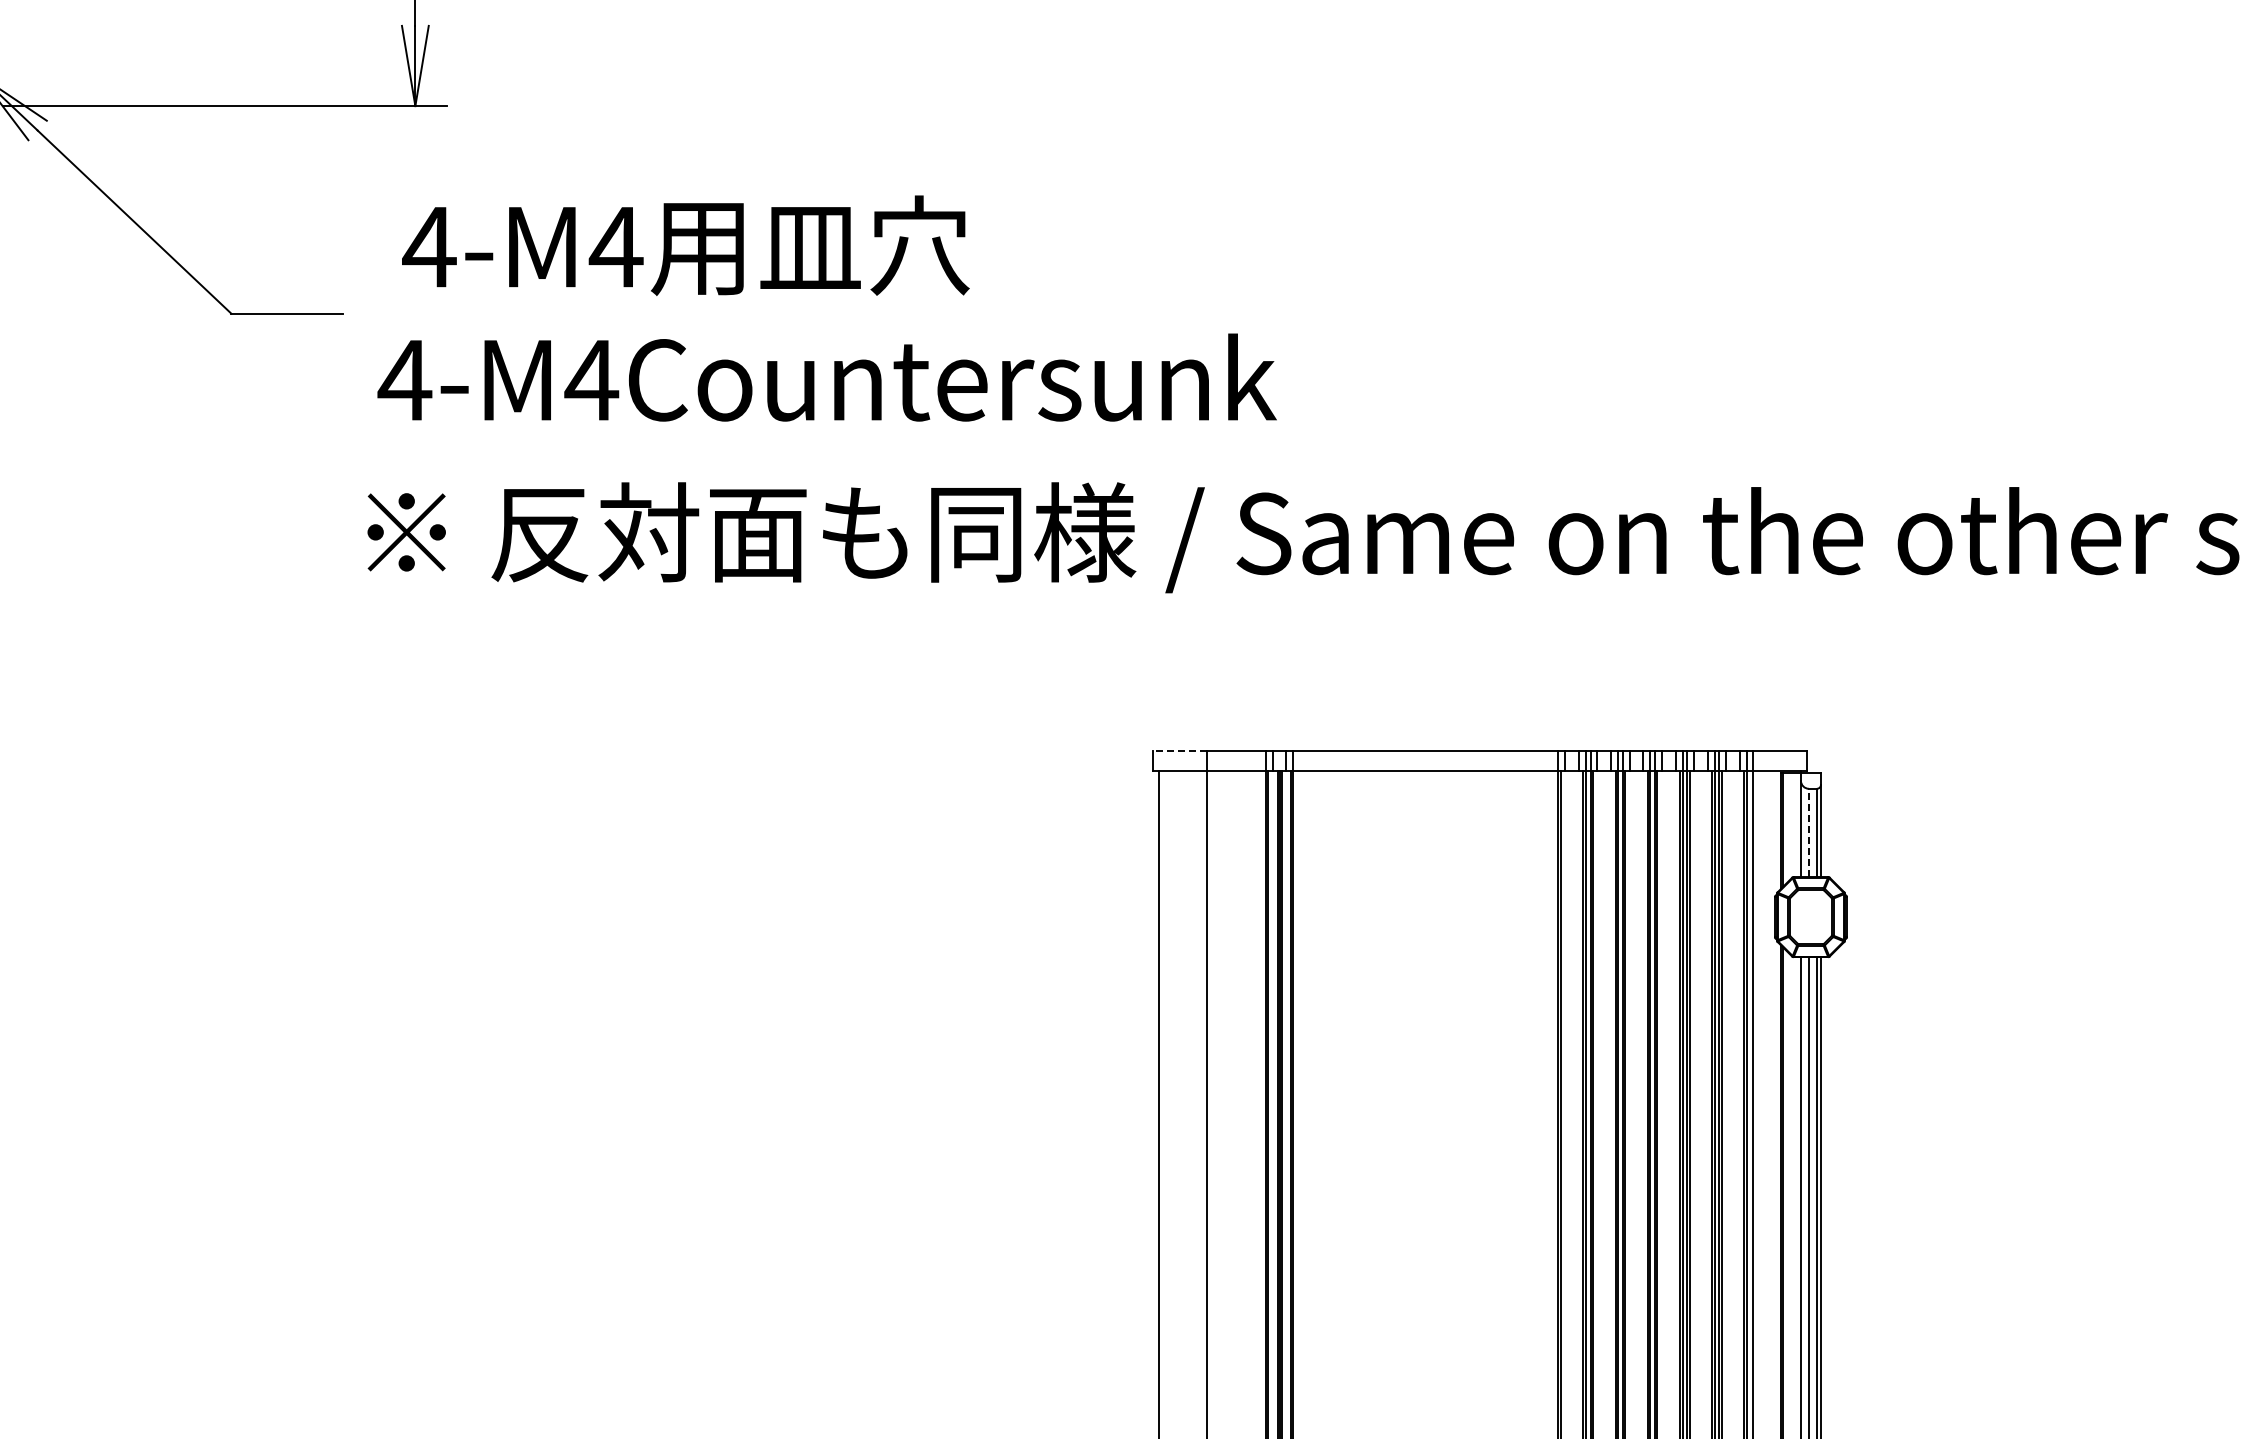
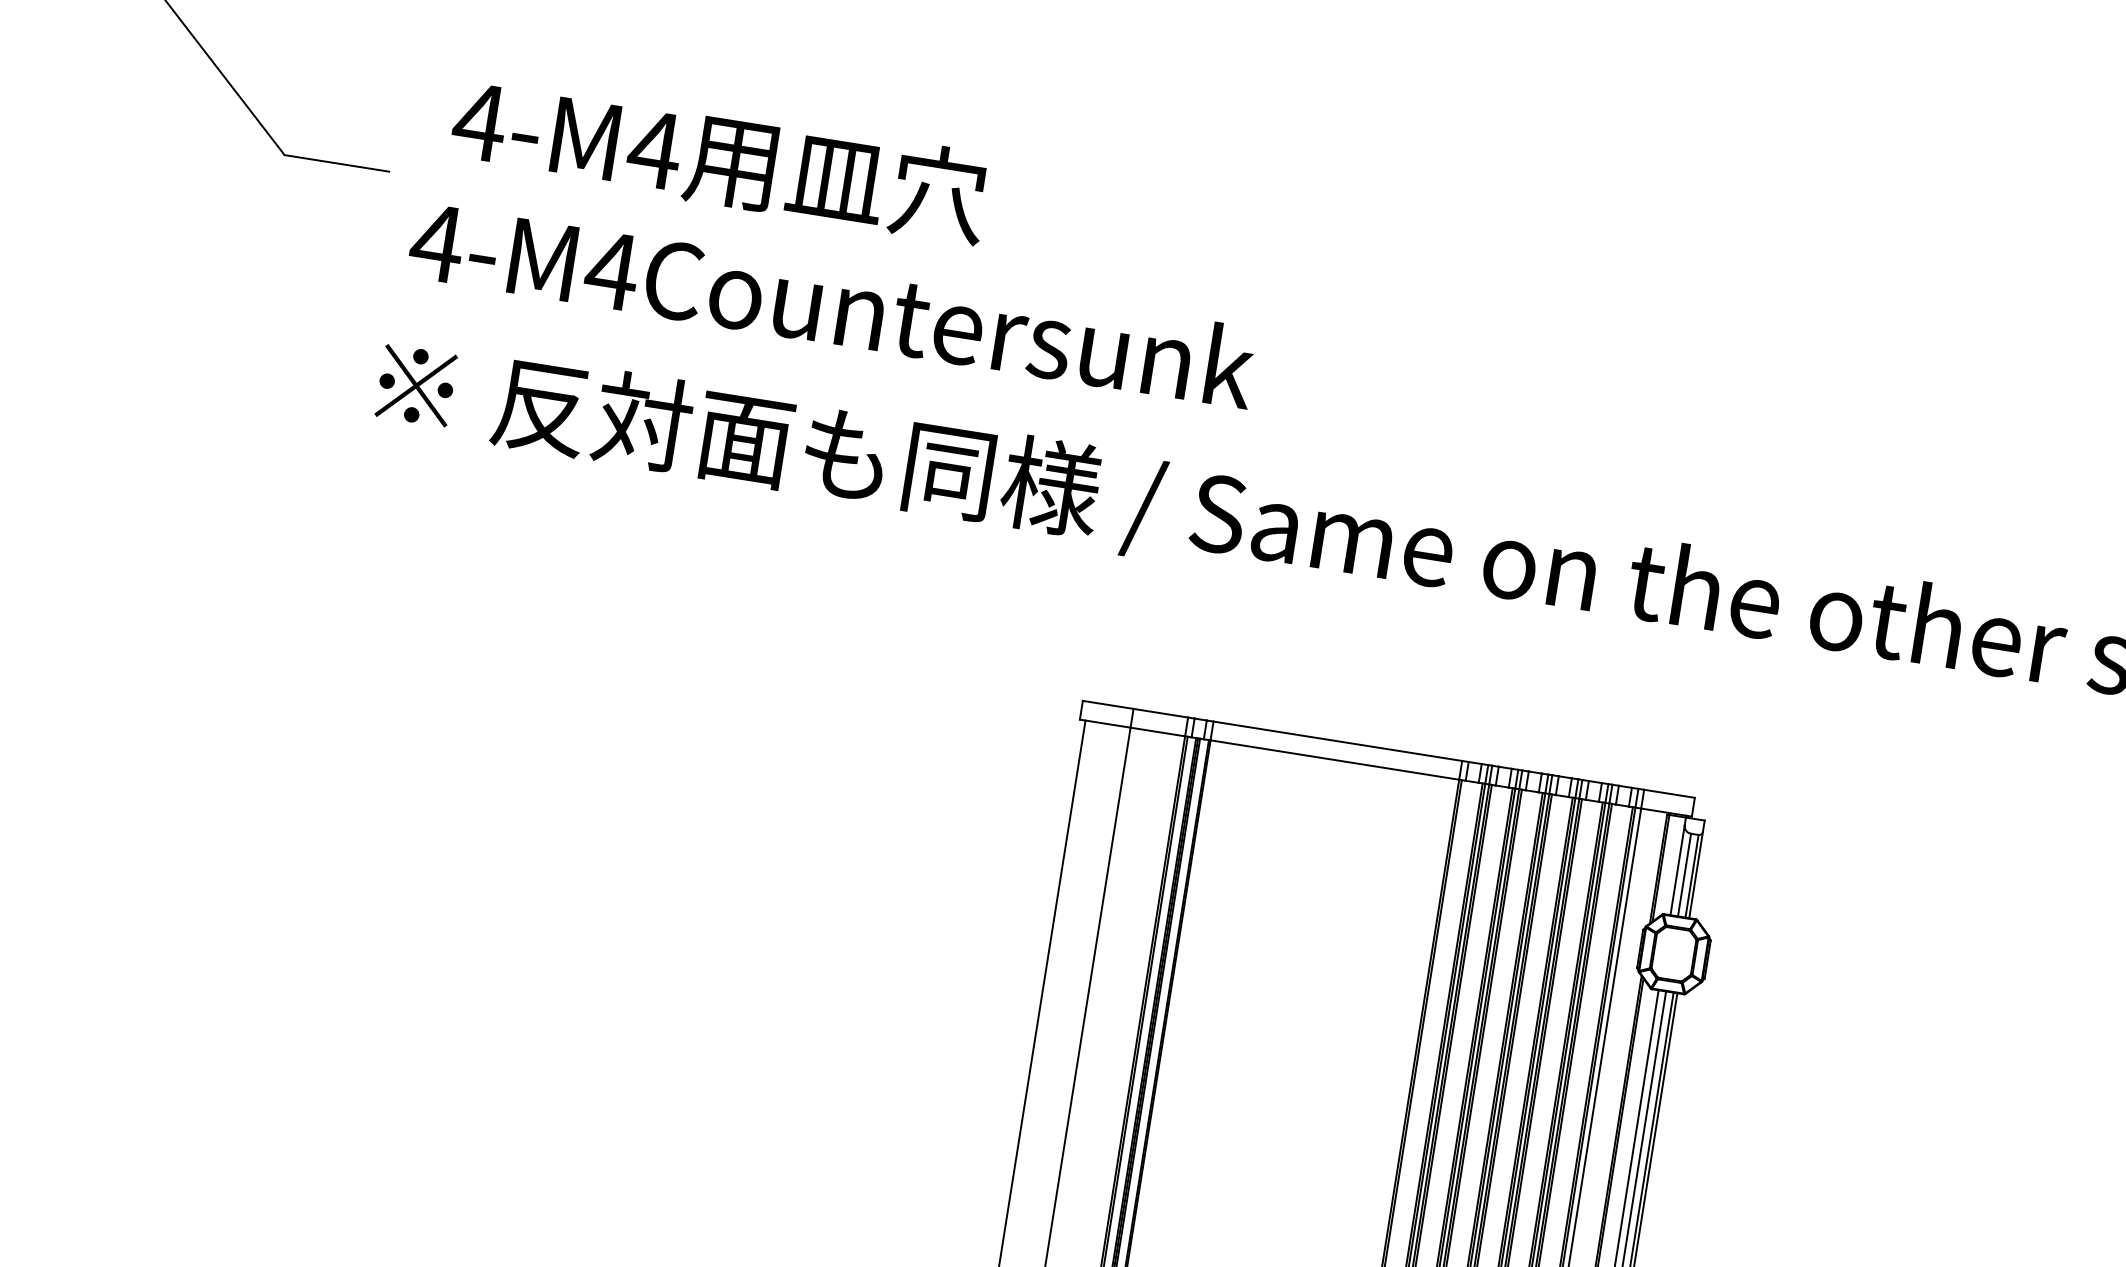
line: (1179, 750) -> (1107, 704), dashed -> solid
line: (1808, 832) -> (1684, 874), dashed -> solid

